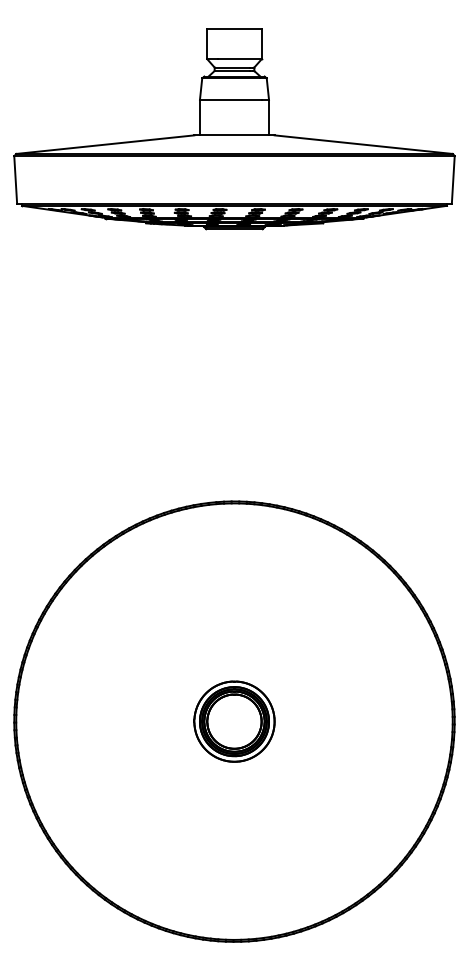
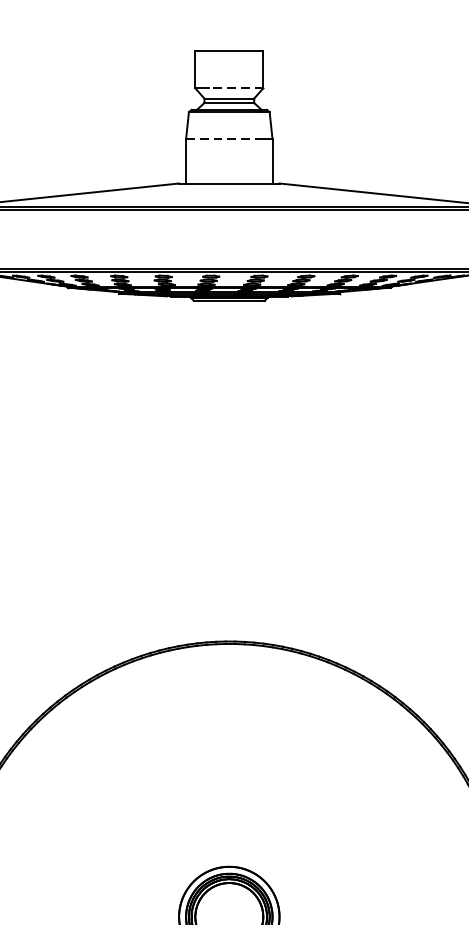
line: (239, 59) -> (235, 88), solid -> dashed
line: (230, 99) -> (224, 138), solid -> dashed

